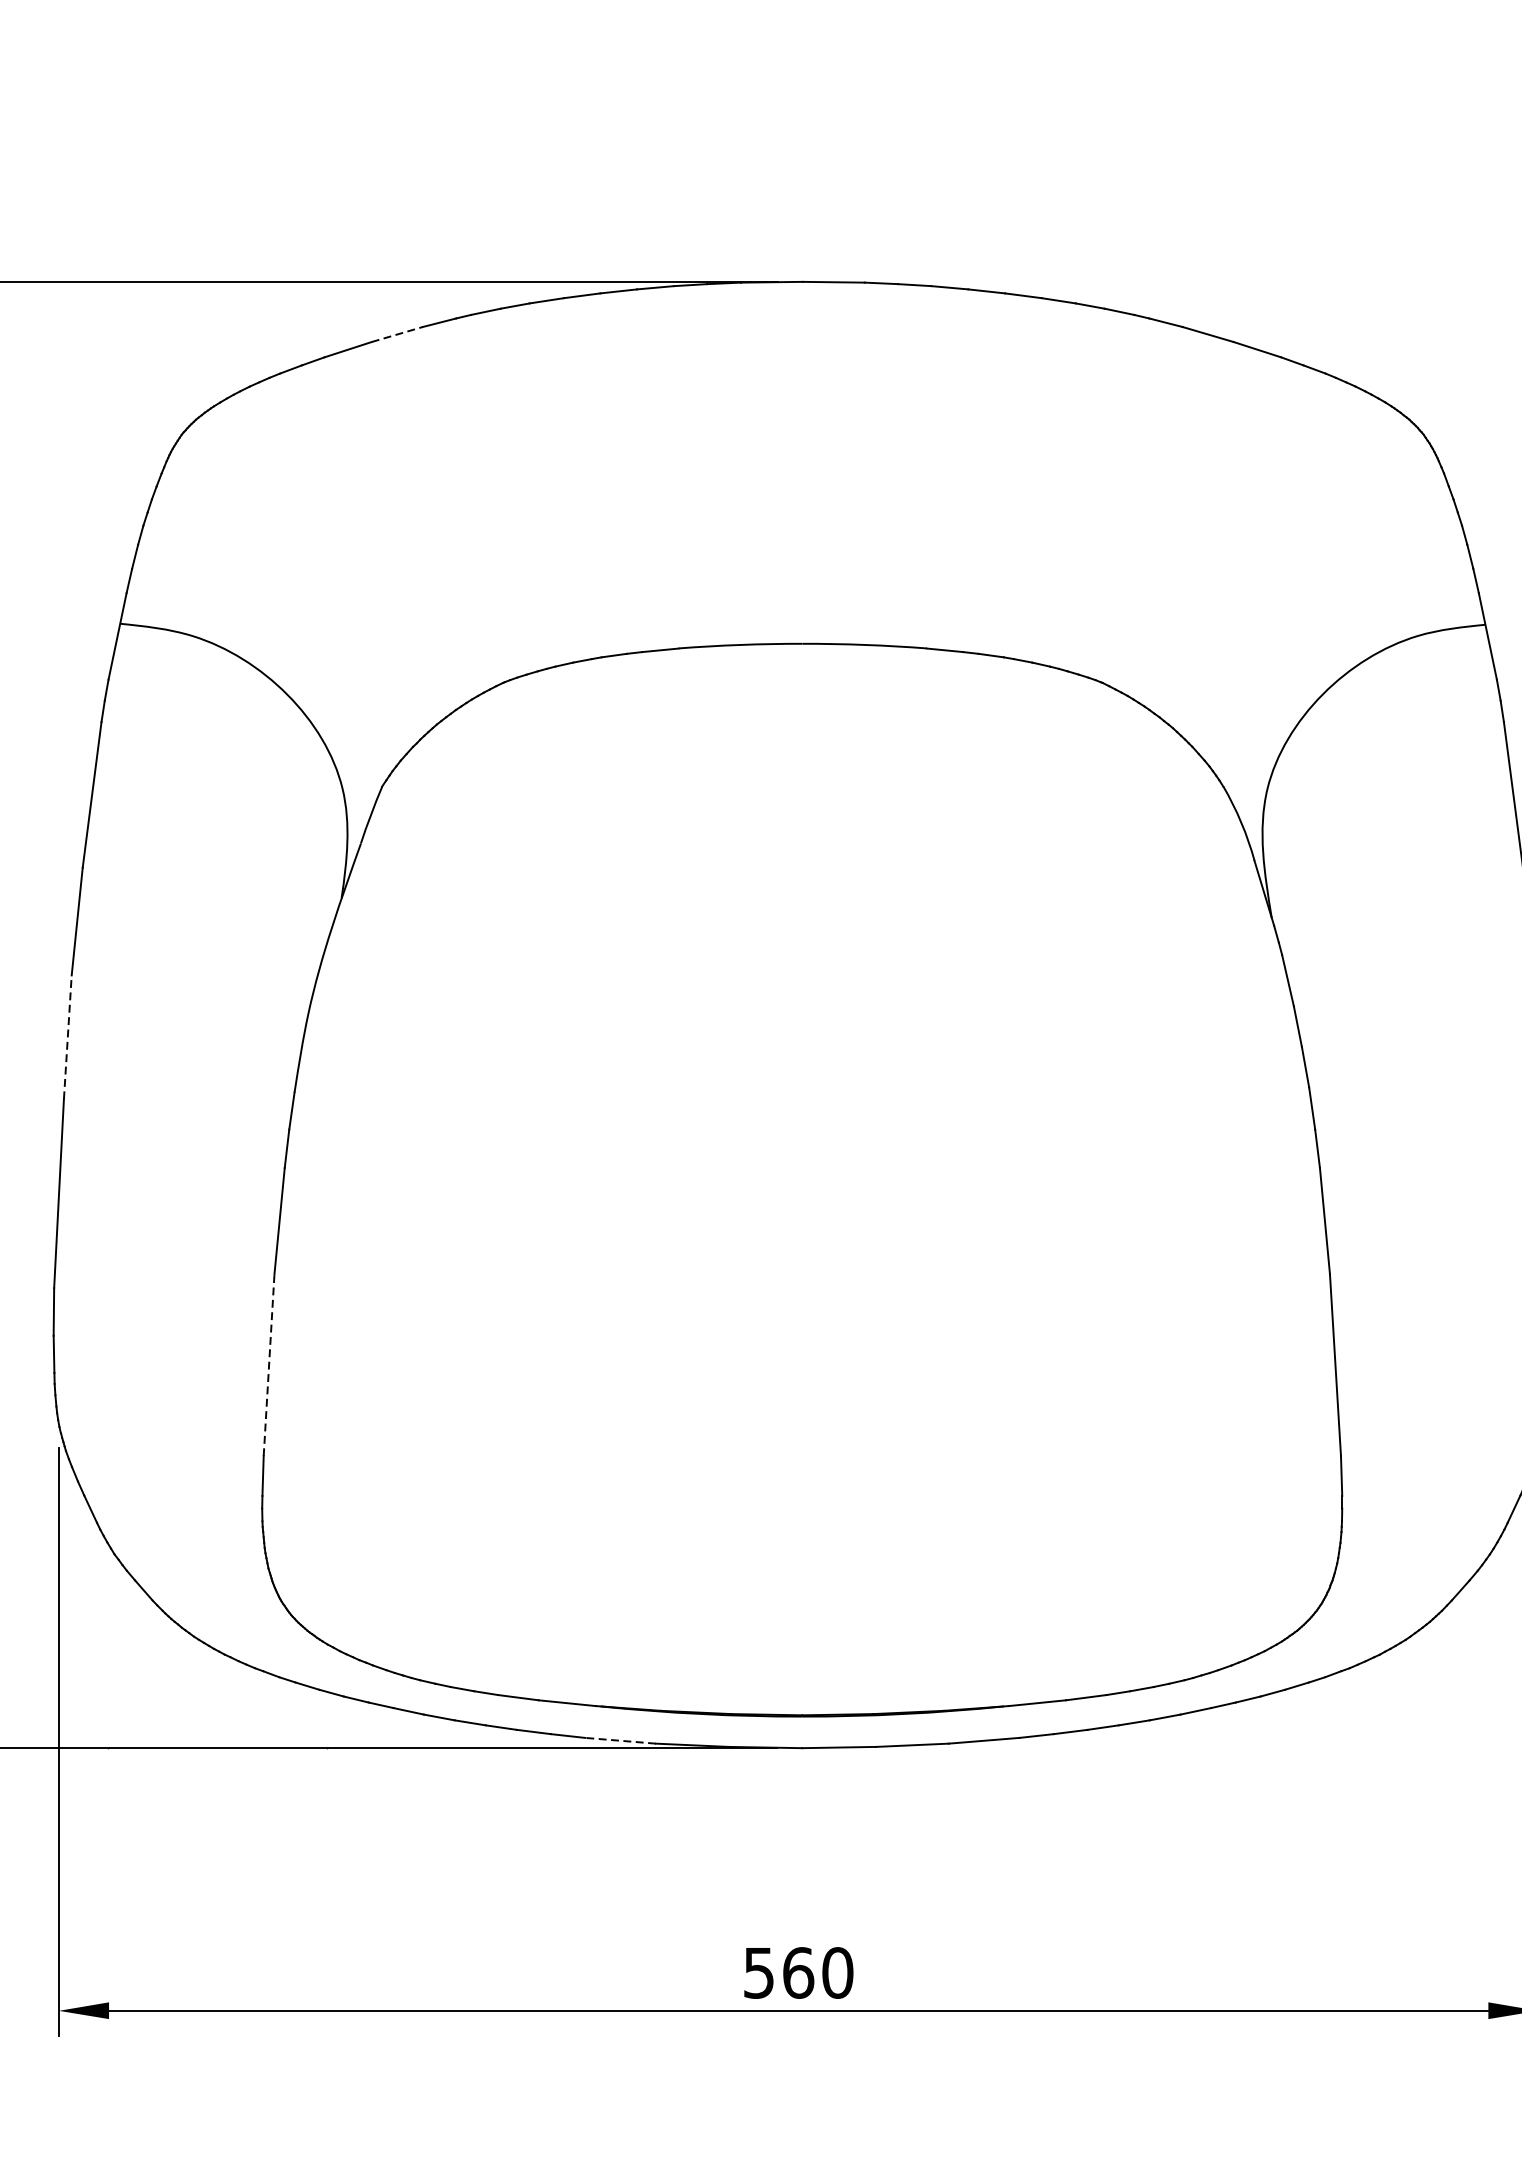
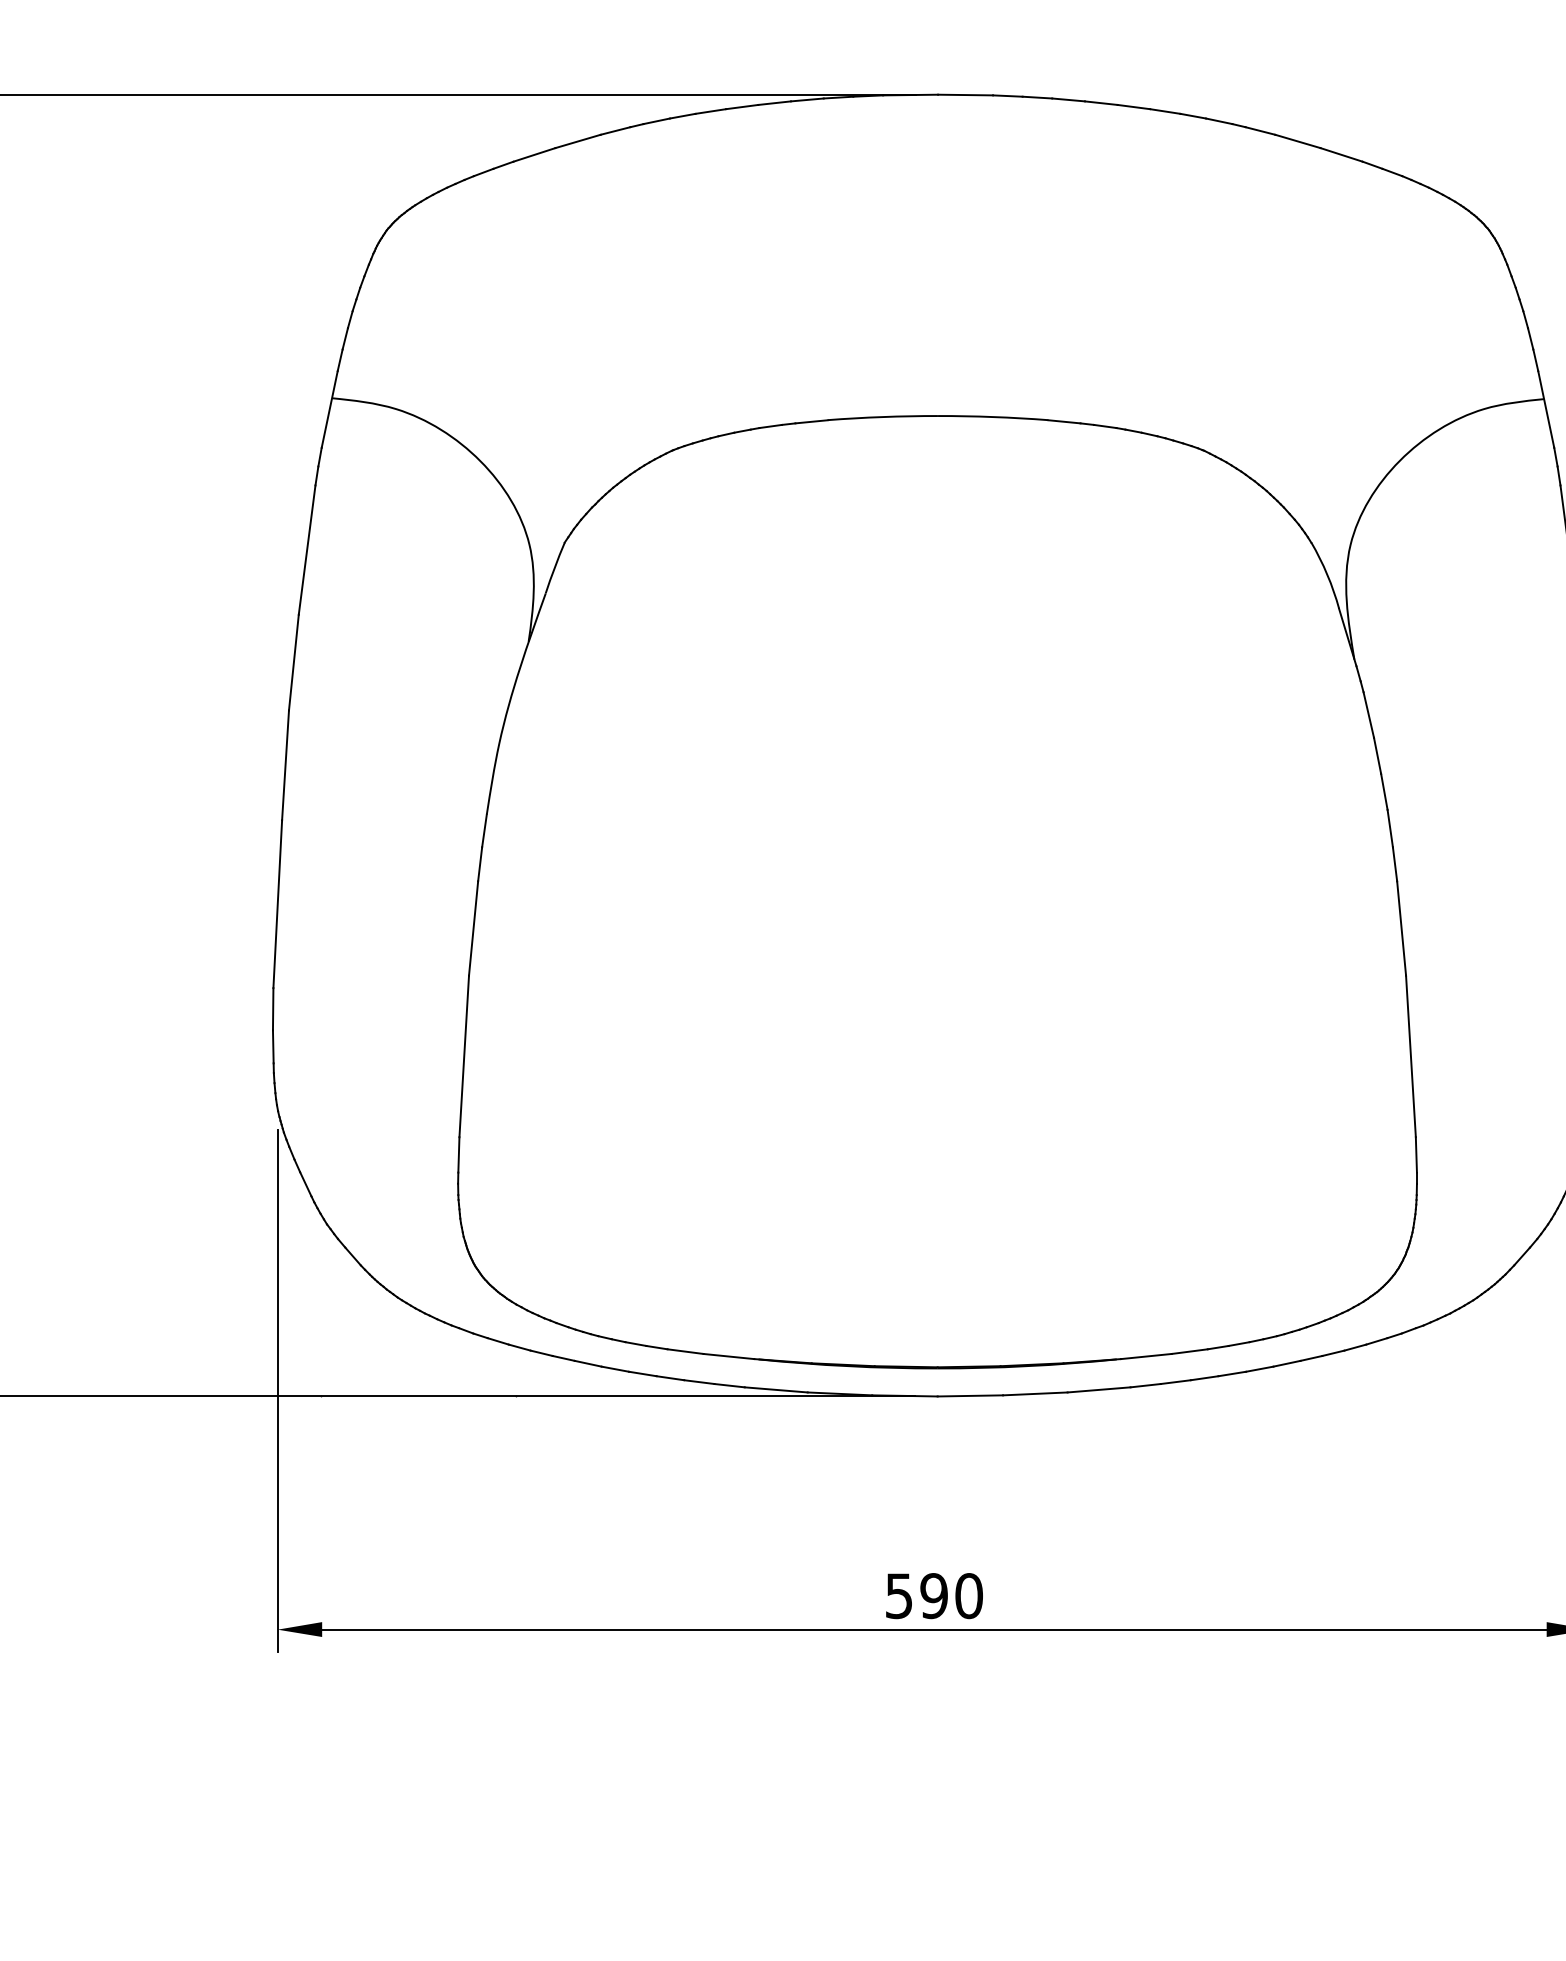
line: (397, 334) -> (578, 141), dashed -> solid
line: (67, 1036) -> (285, 764), dashed -> solid
line: (269, 1365) -> (464, 1056), dashed -> solid
line: (620, 1740) -> (776, 1389), dashed -> solid
text: (798, 1973) -> (934, 1596), 560 -> 590

